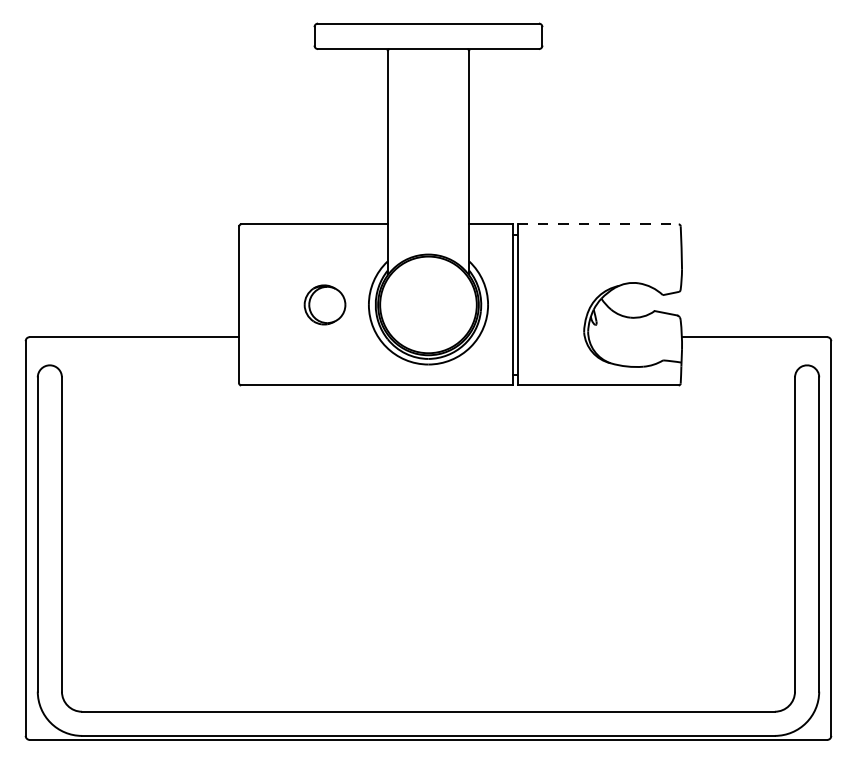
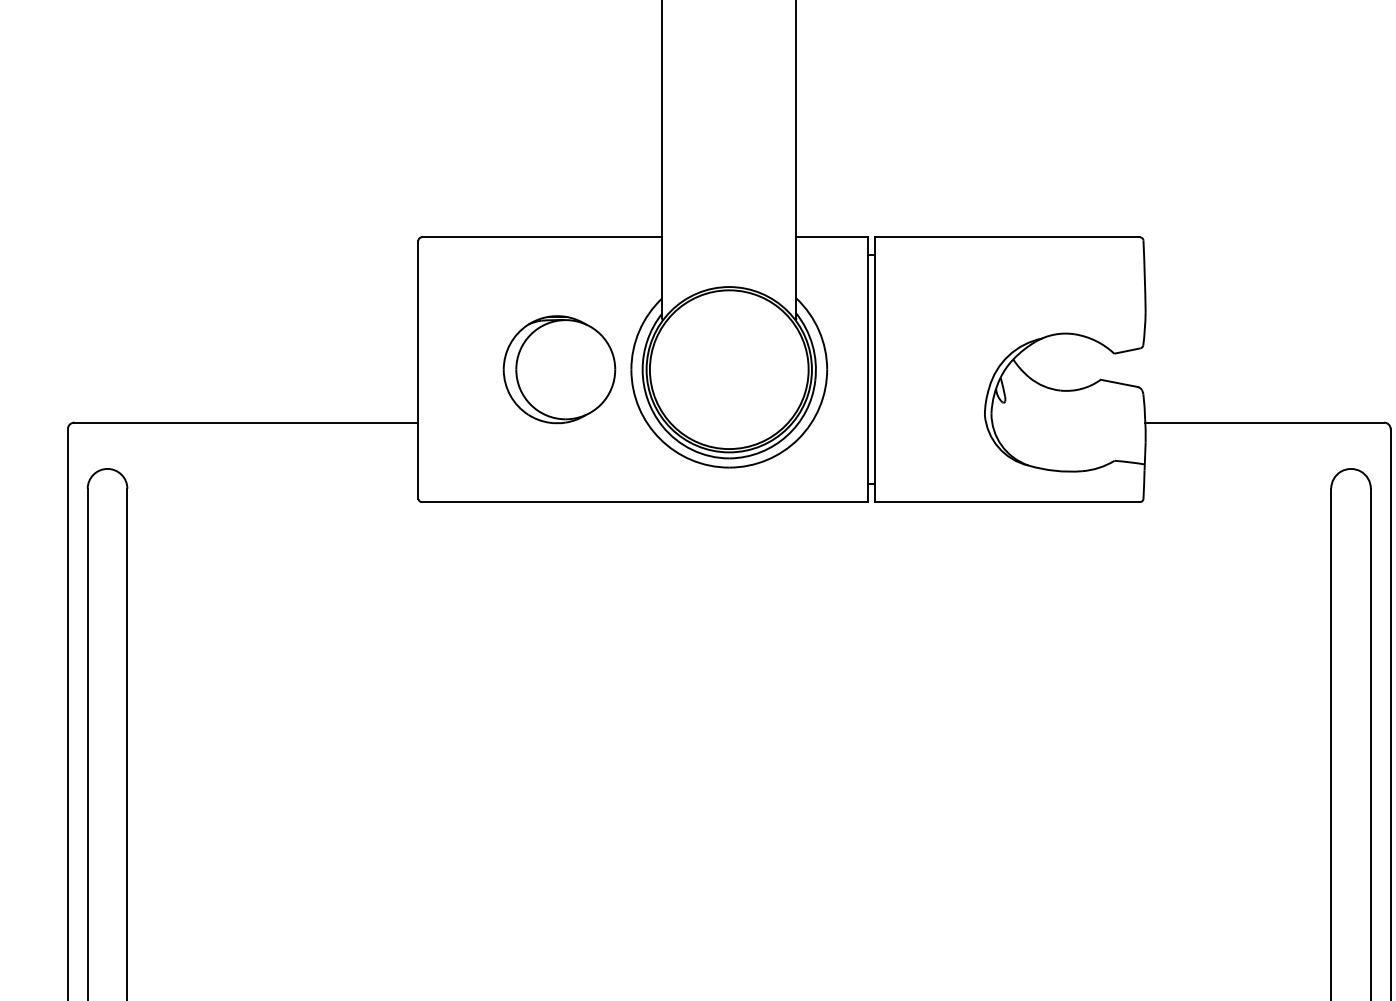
line: (598, 224) -> (1008, 237), dashed -> solid
part: (324, 304) -> (558, 369), size x1.67

